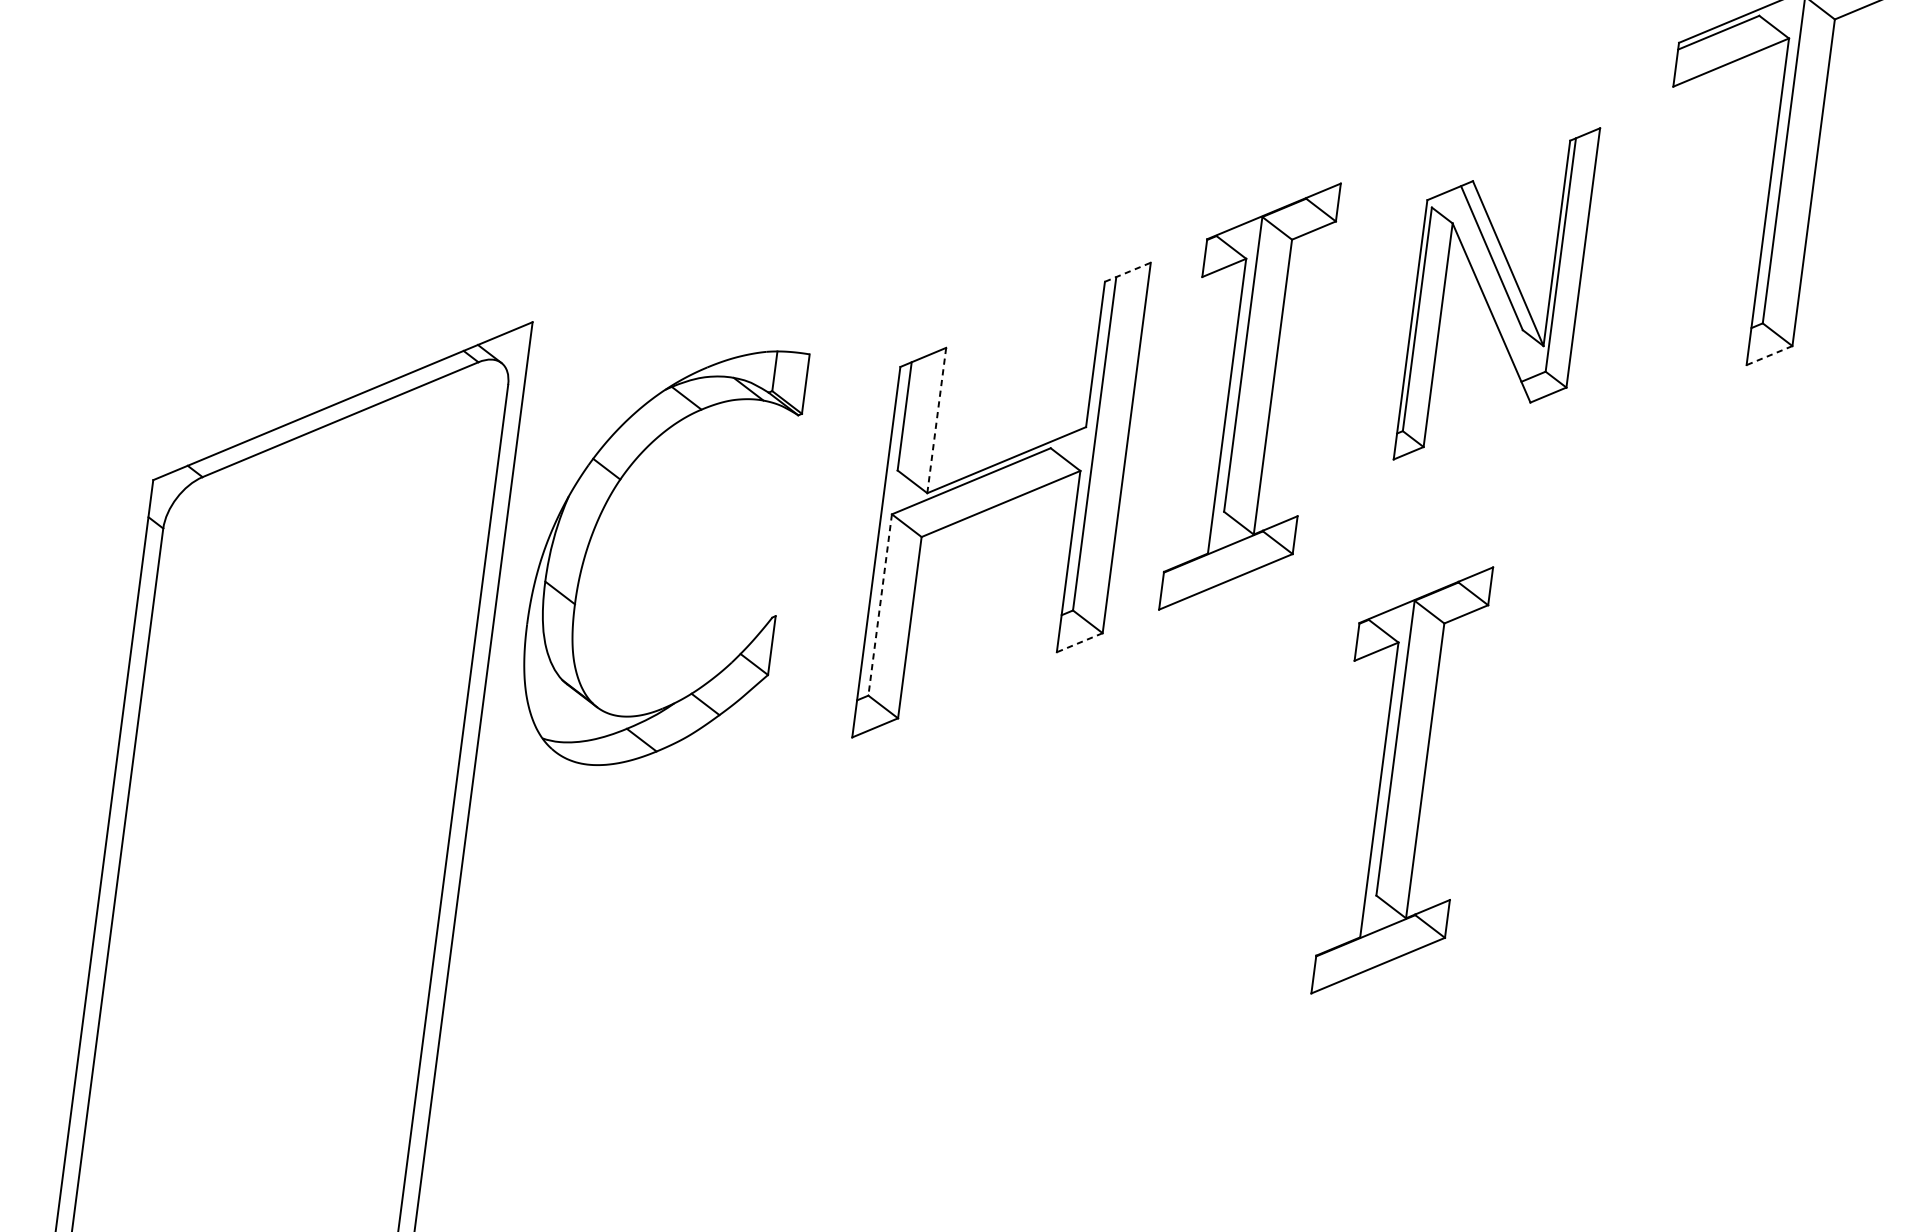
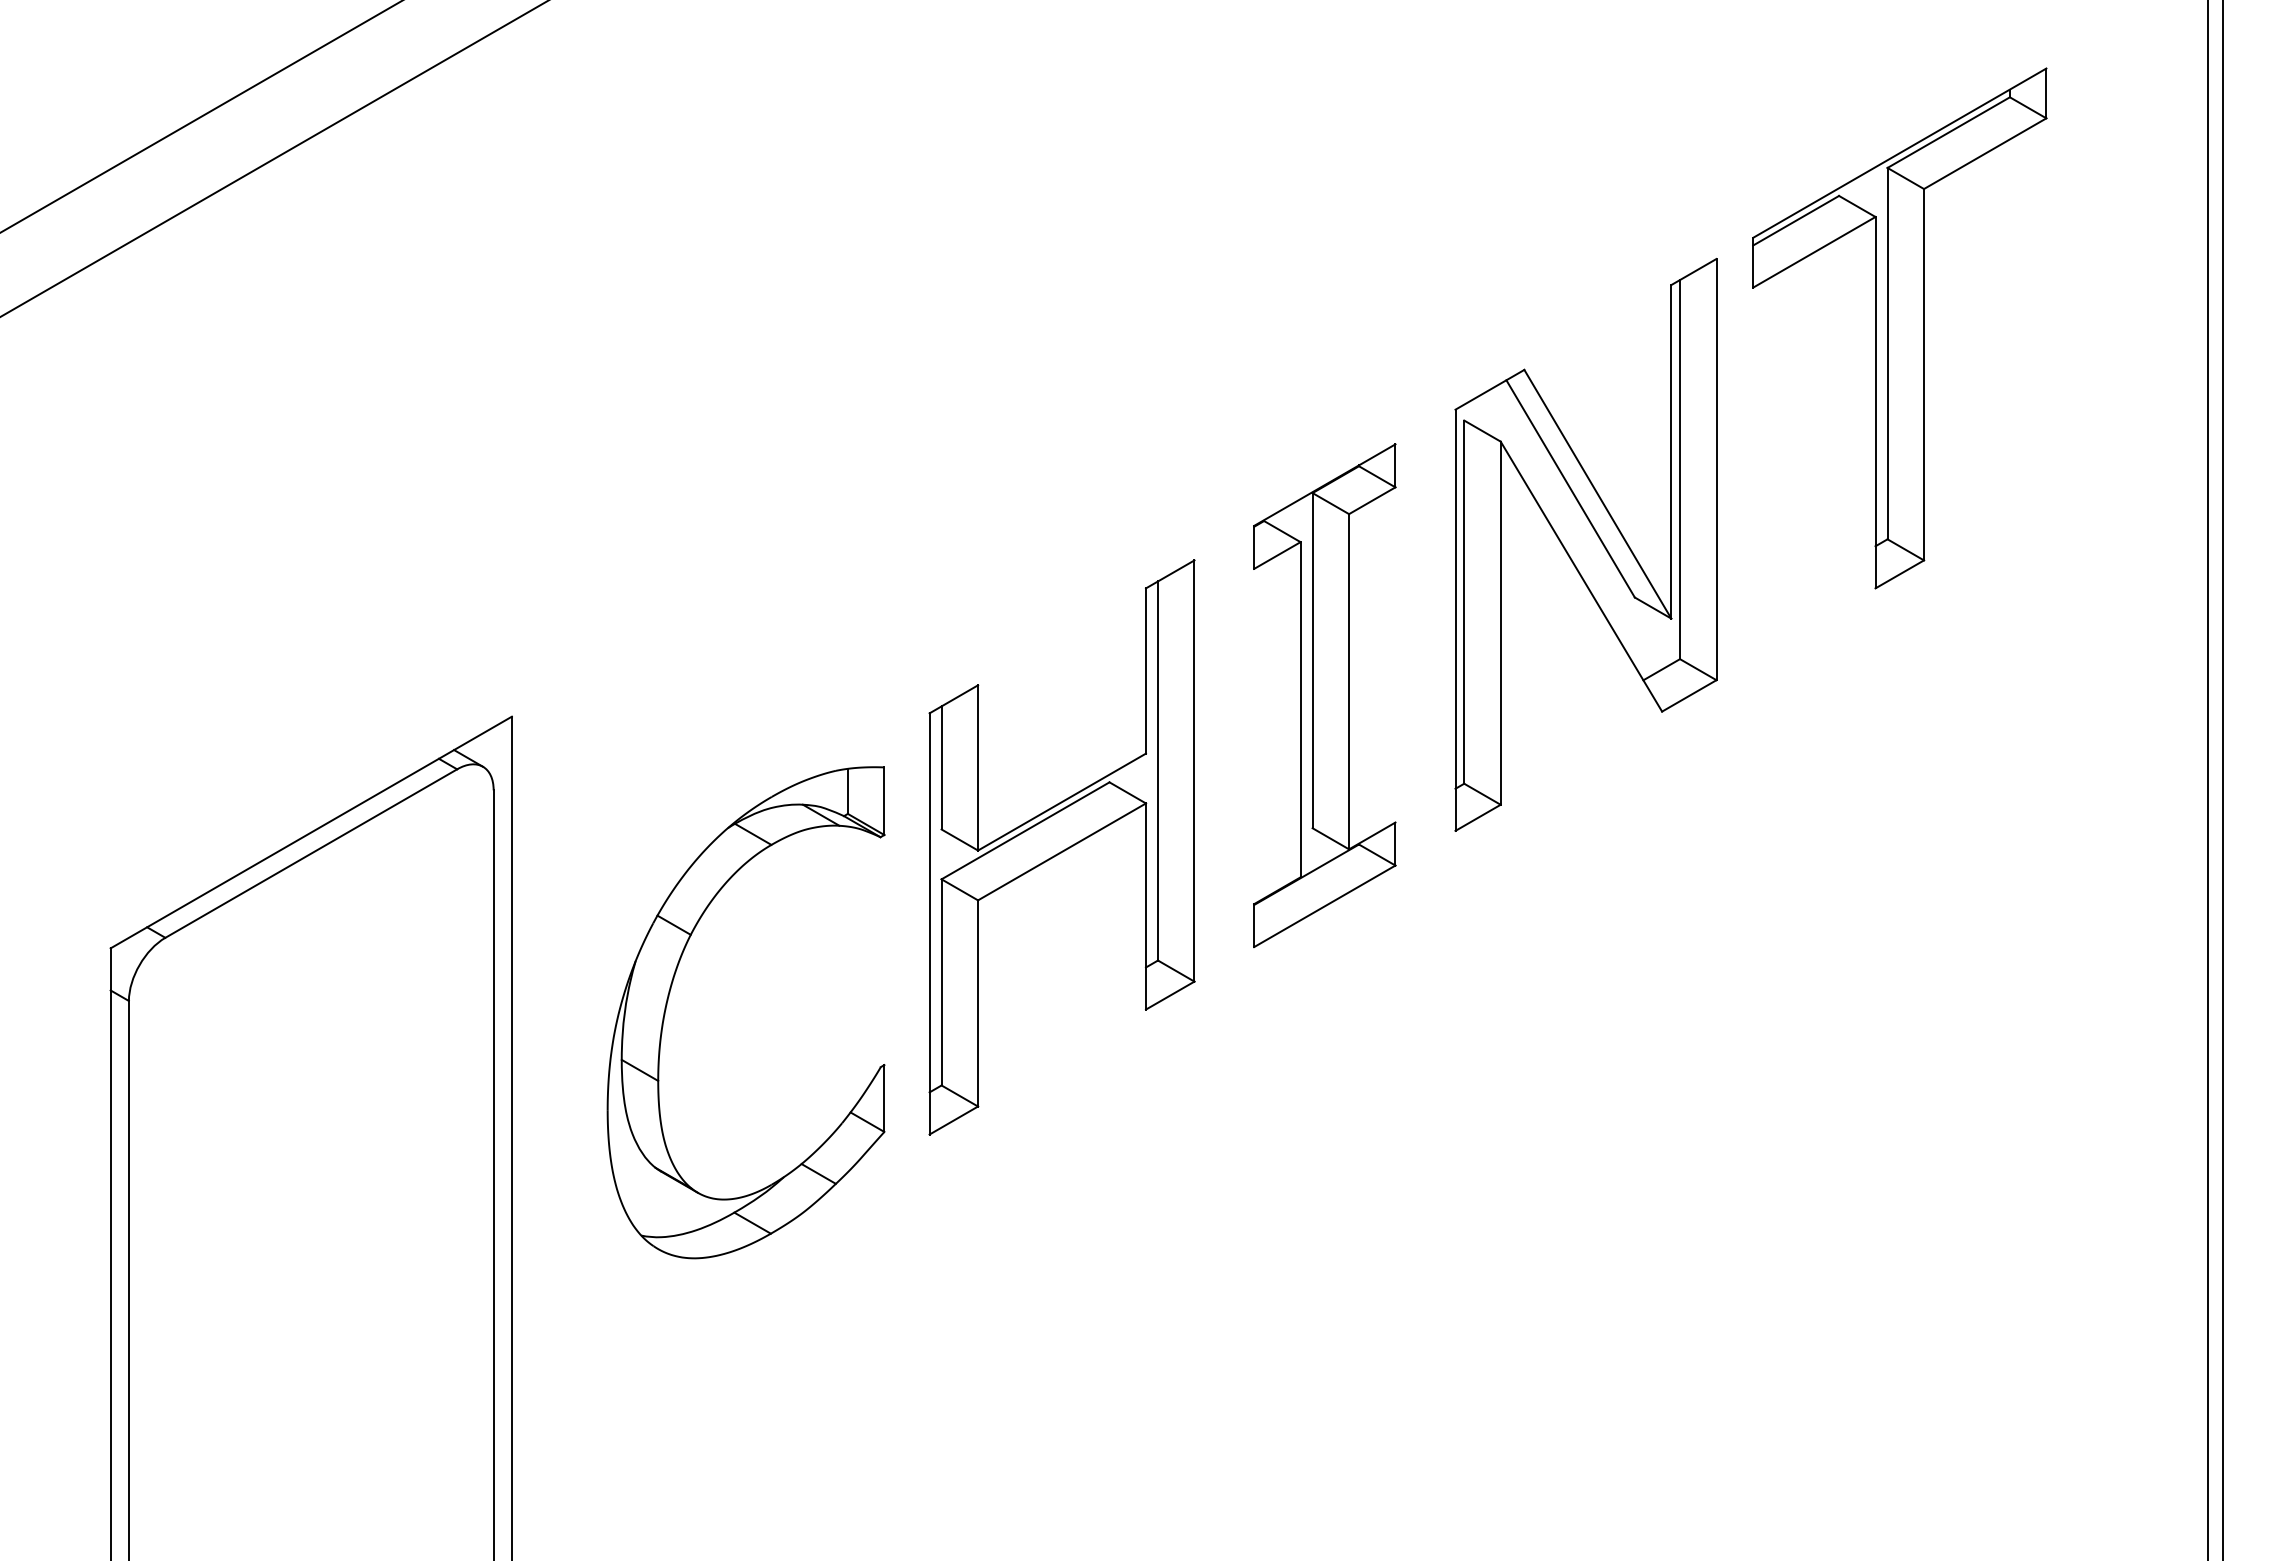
line: (1128, 272) -> (1170, 574), dashed -> solid
part: (1496, 293) -> (1585, 544), size x1.43
line: (1769, 355) -> (1899, 574), dashed -> solid
line: (937, 420) -> (978, 767), dashed -> solid
part: (597, 525) -> (671, 989), moved
line: (880, 605) -> (941, 982), dashed -> solid
line: (1080, 642) -> (1170, 995), dashed -> solid
part: (1402, 780) -> (1550, 1102), removed

